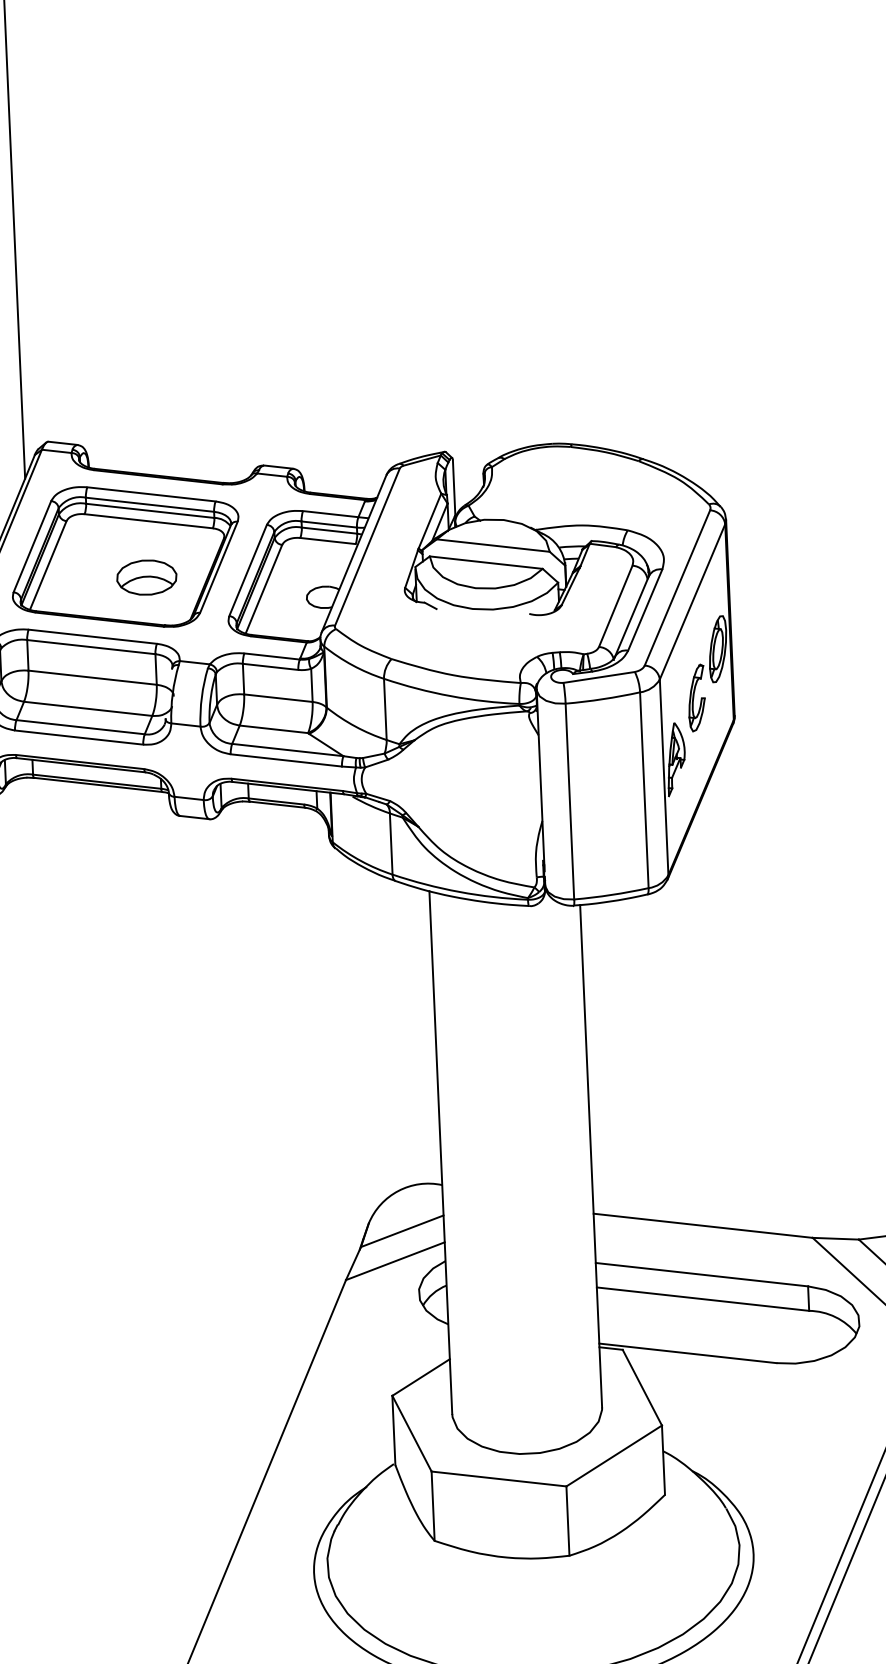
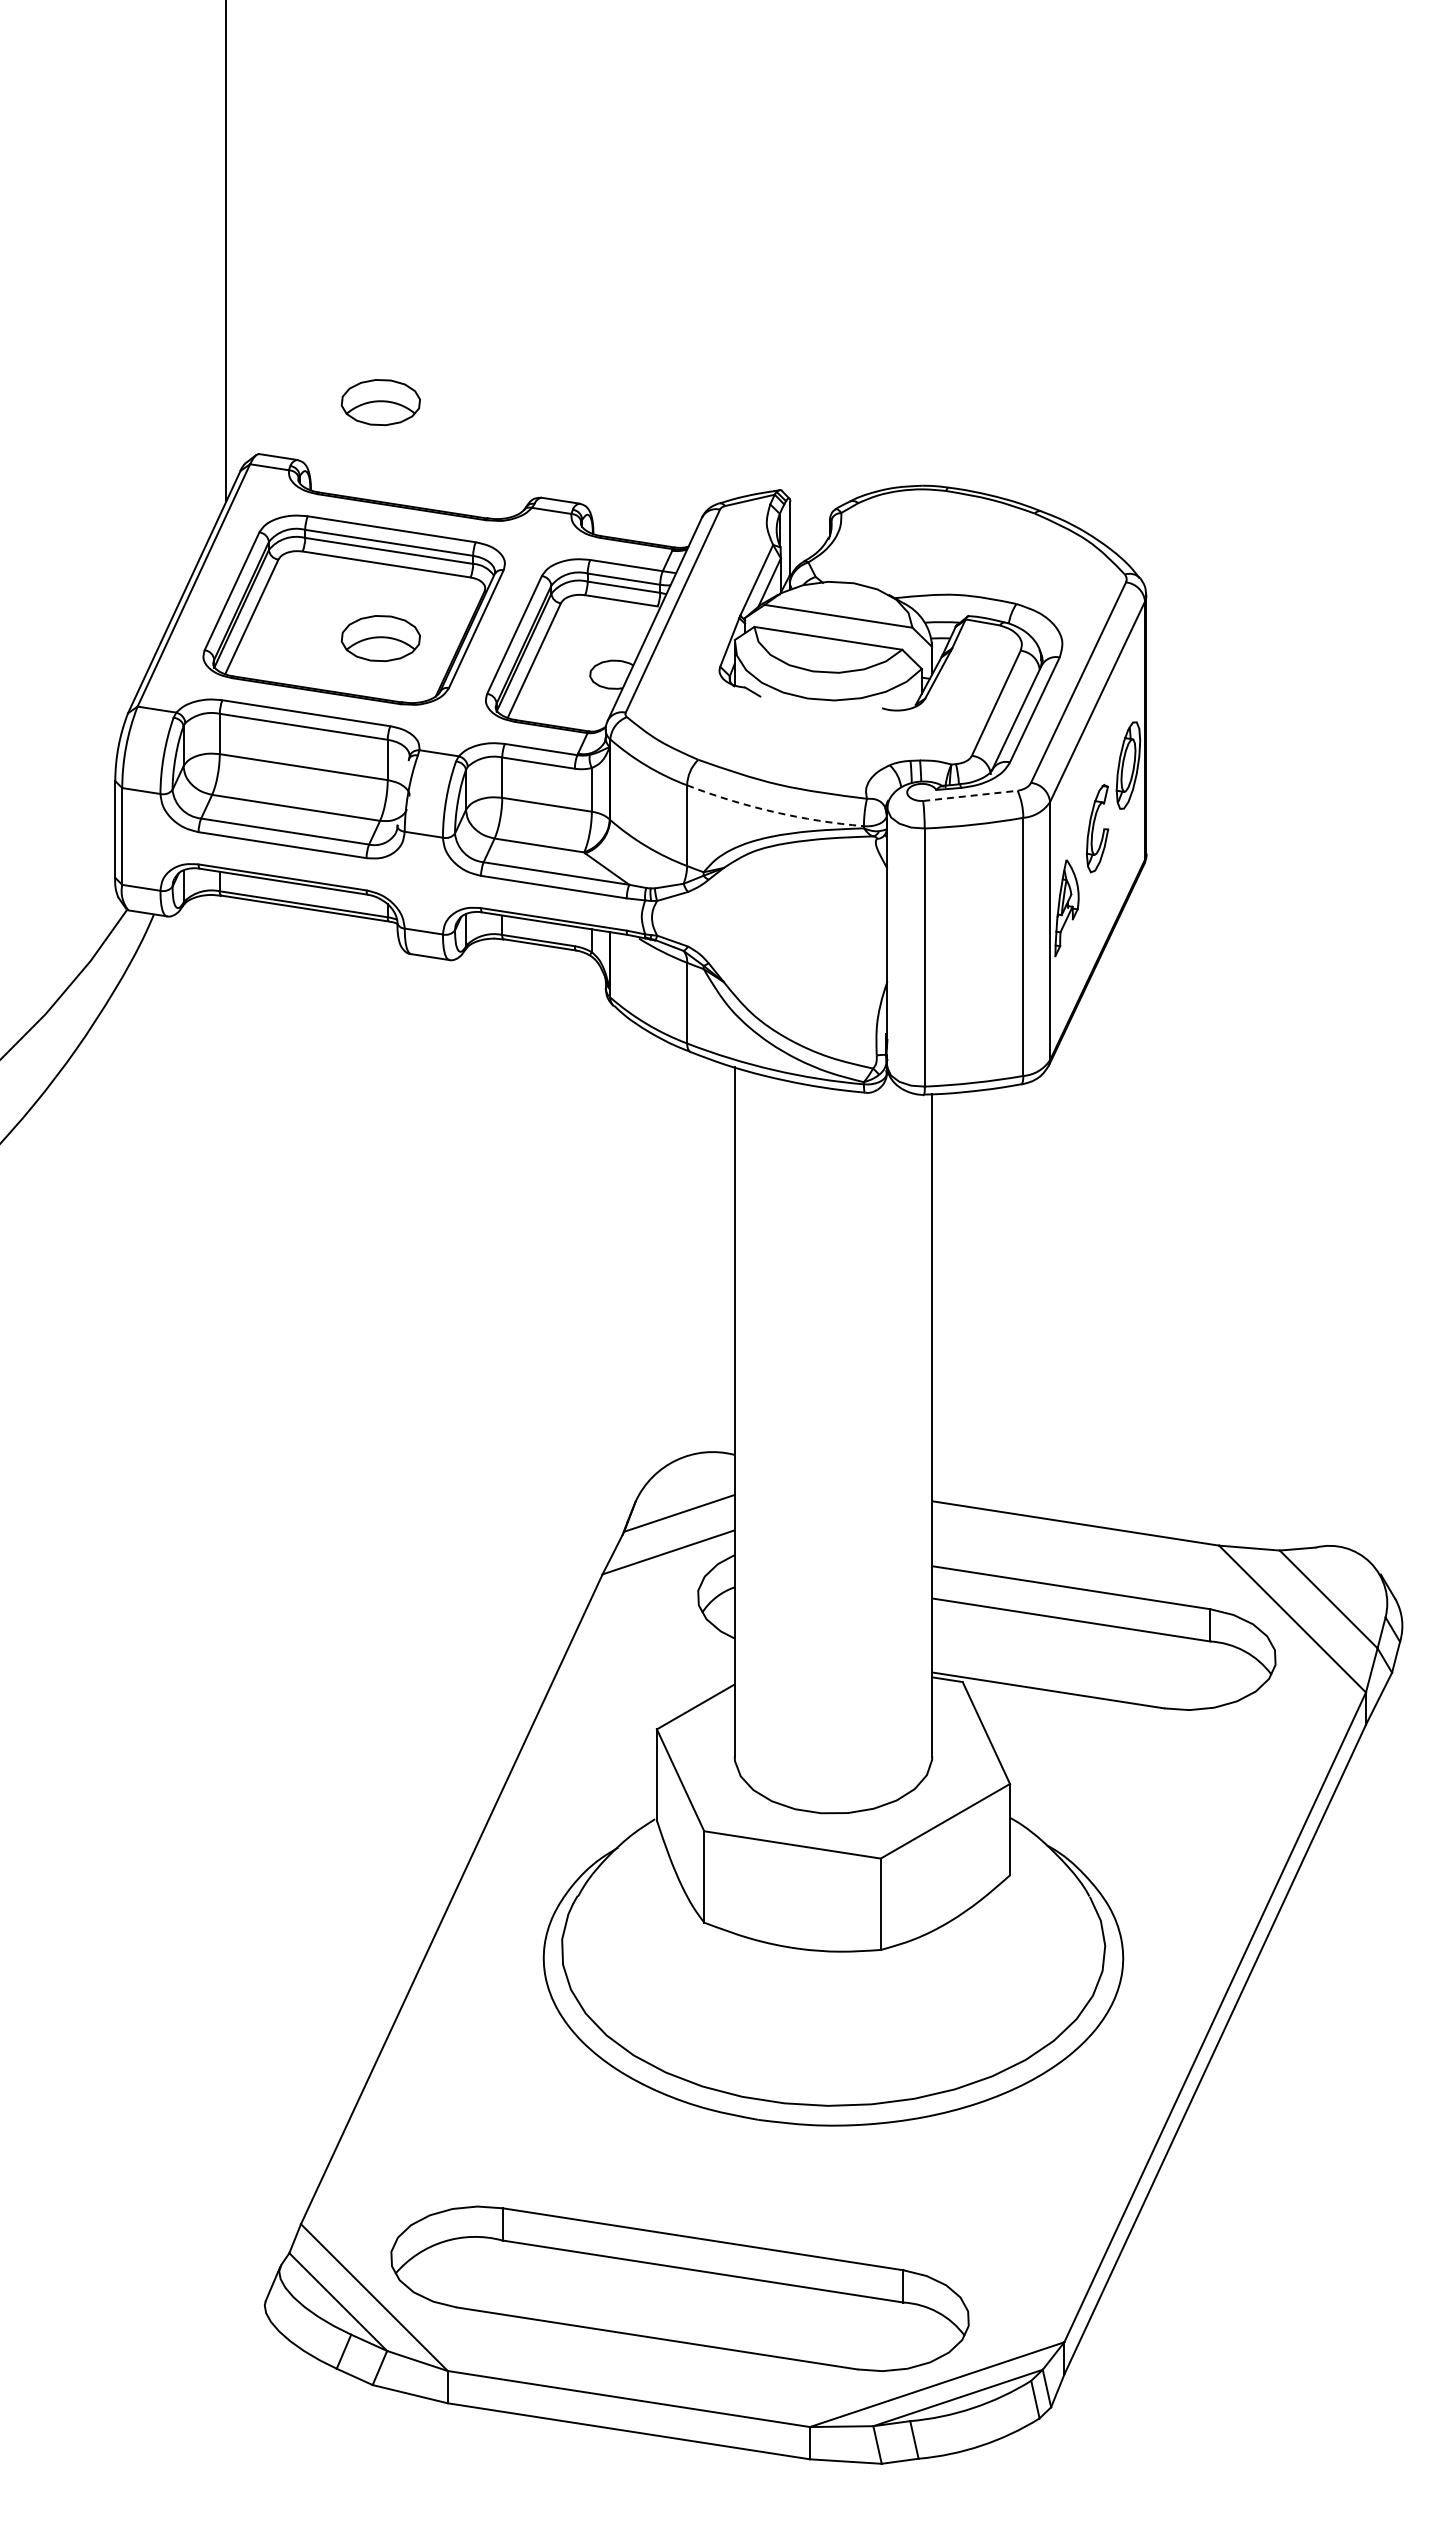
part: (138, 398) -> (380, 402), added
line: (599, 677) -> (970, 795), solid -> dashed
arc: (451, 696) -> (774, 812), solid -> dashed

